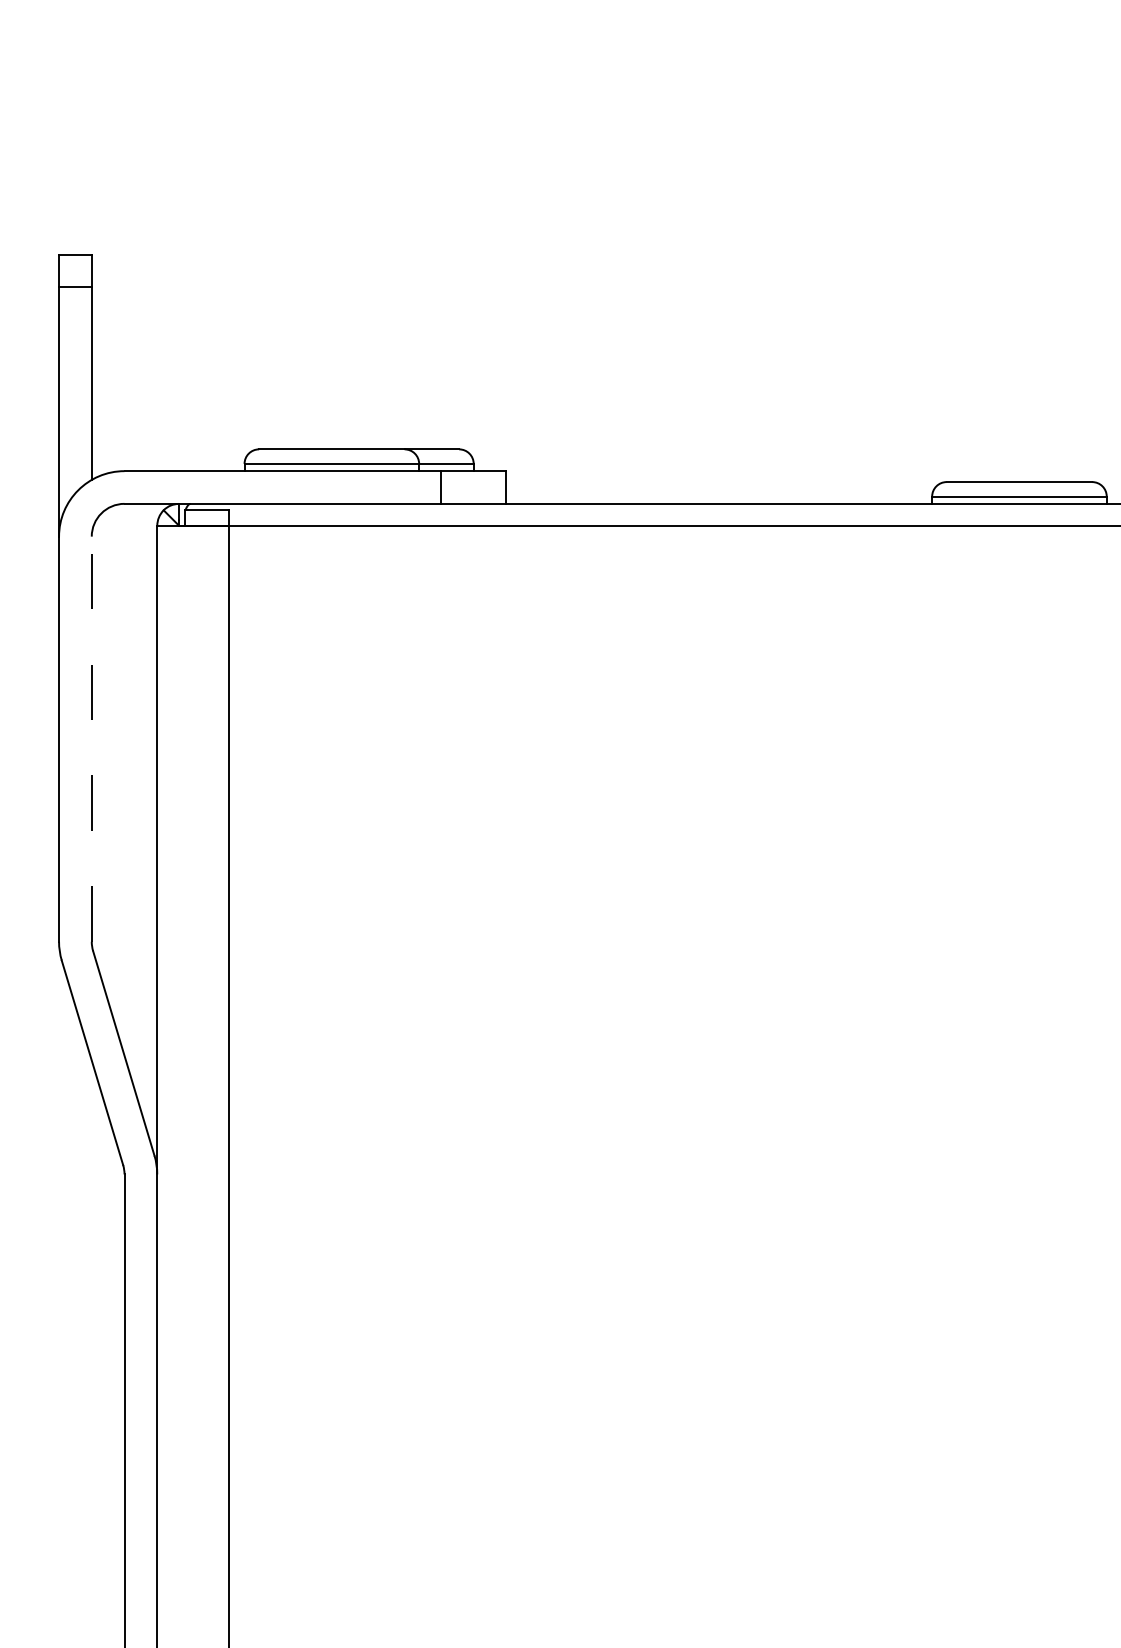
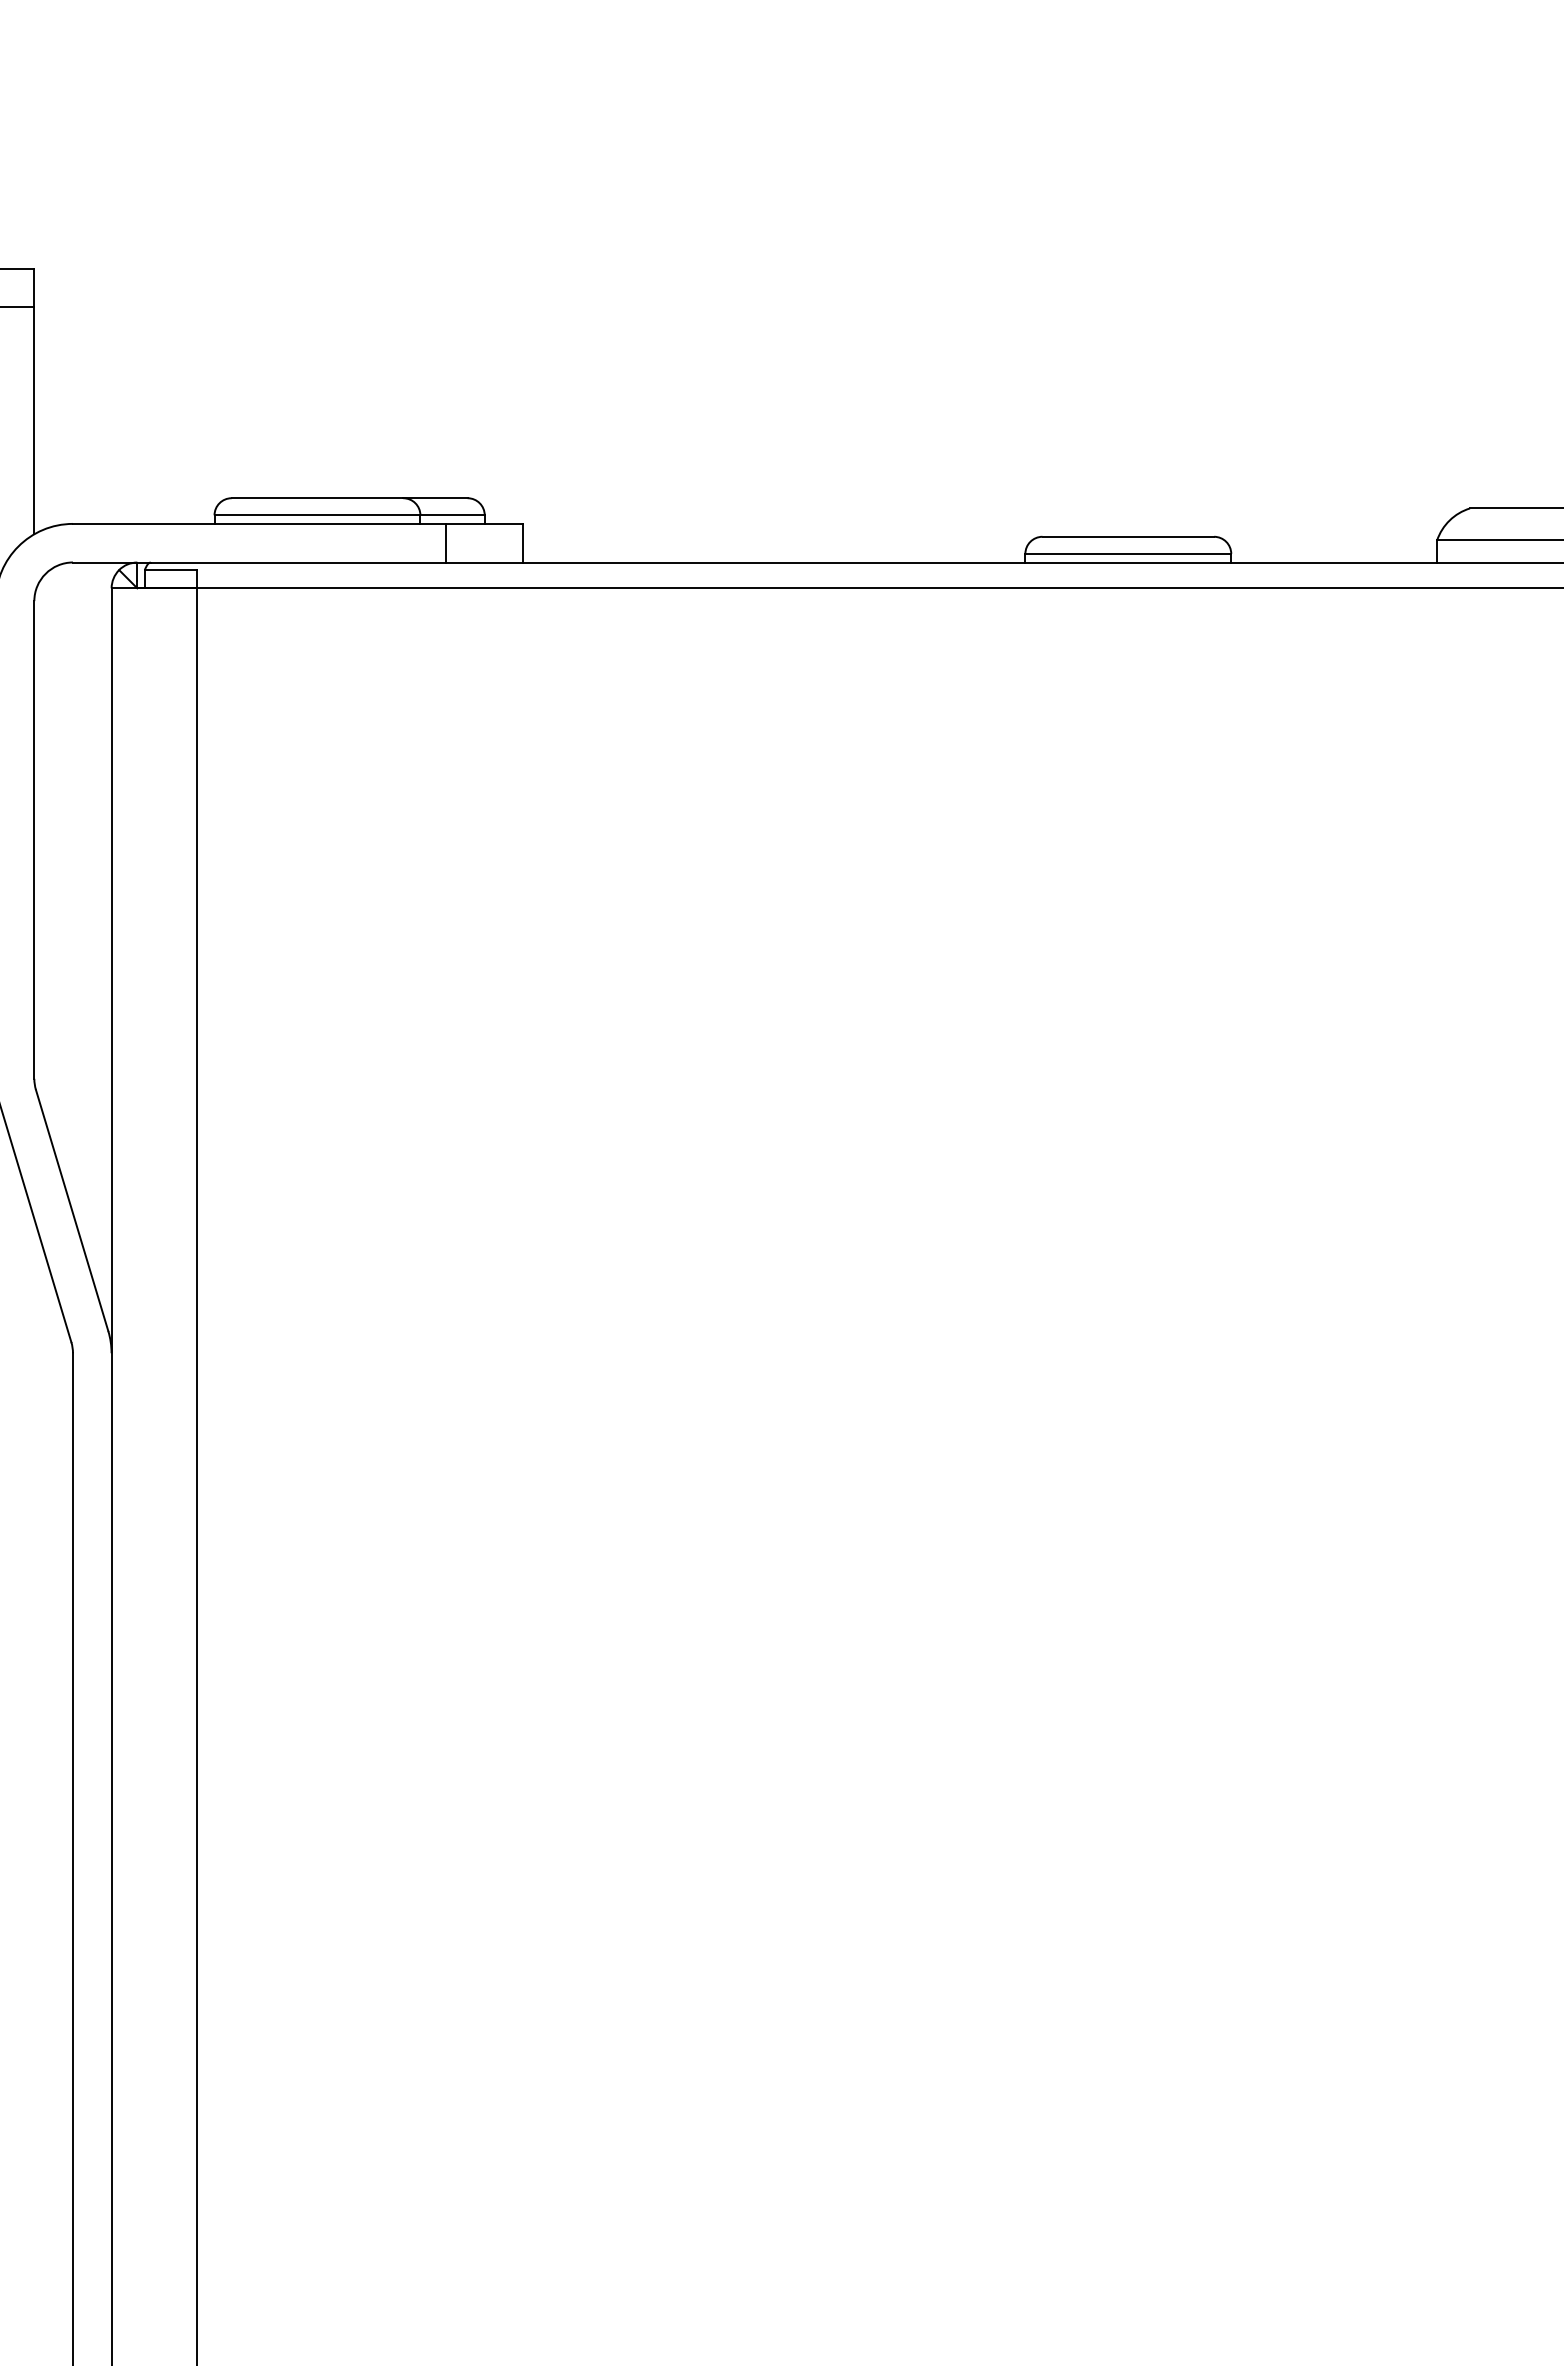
line: (91, 739) -> (34, 840), dashed -> solid

